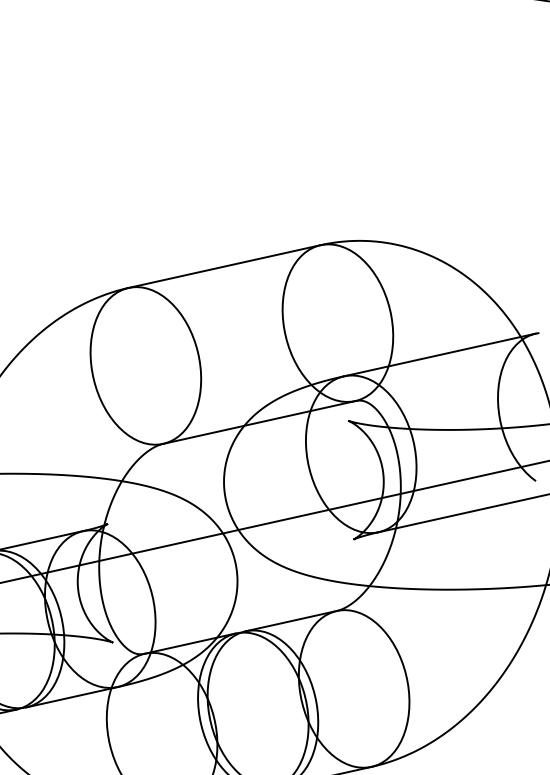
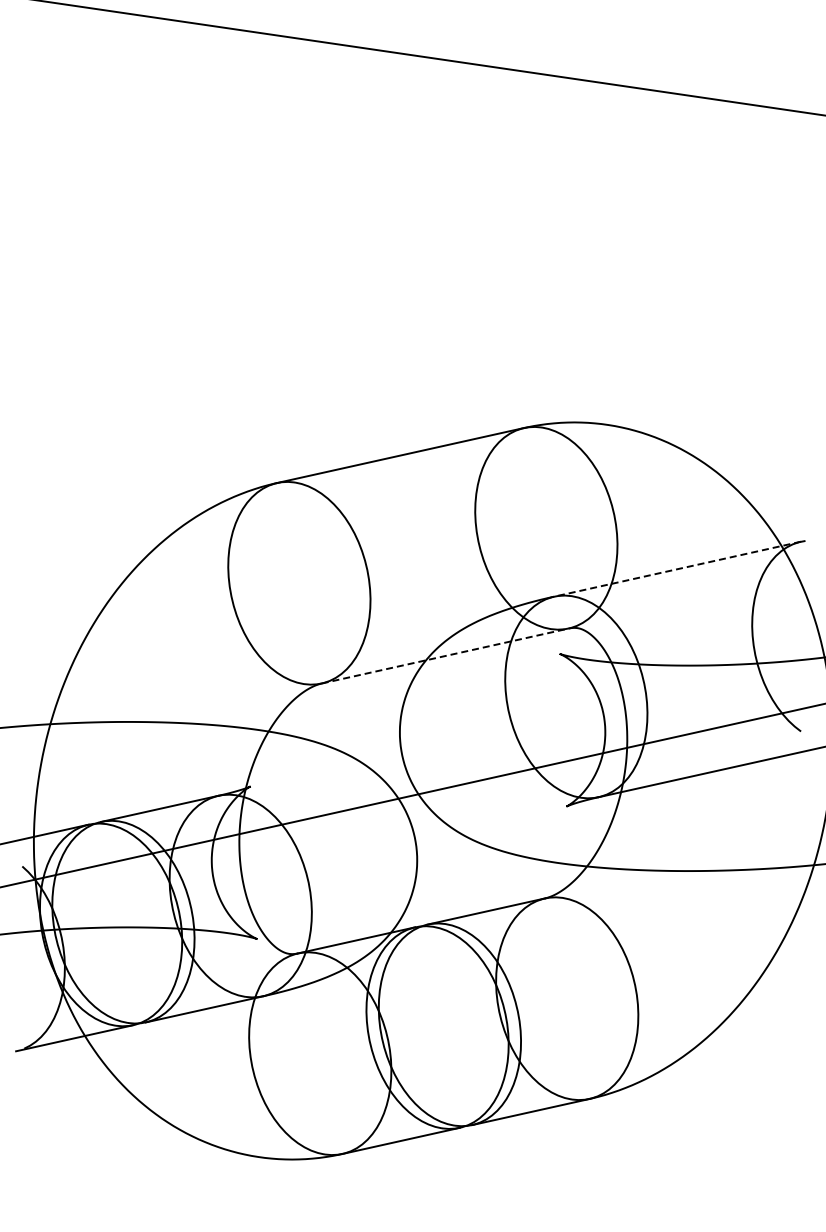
line: (439, 355) -> (677, 569), solid -> dashed
line: (259, 422) -> (445, 656), solid -> dashed

